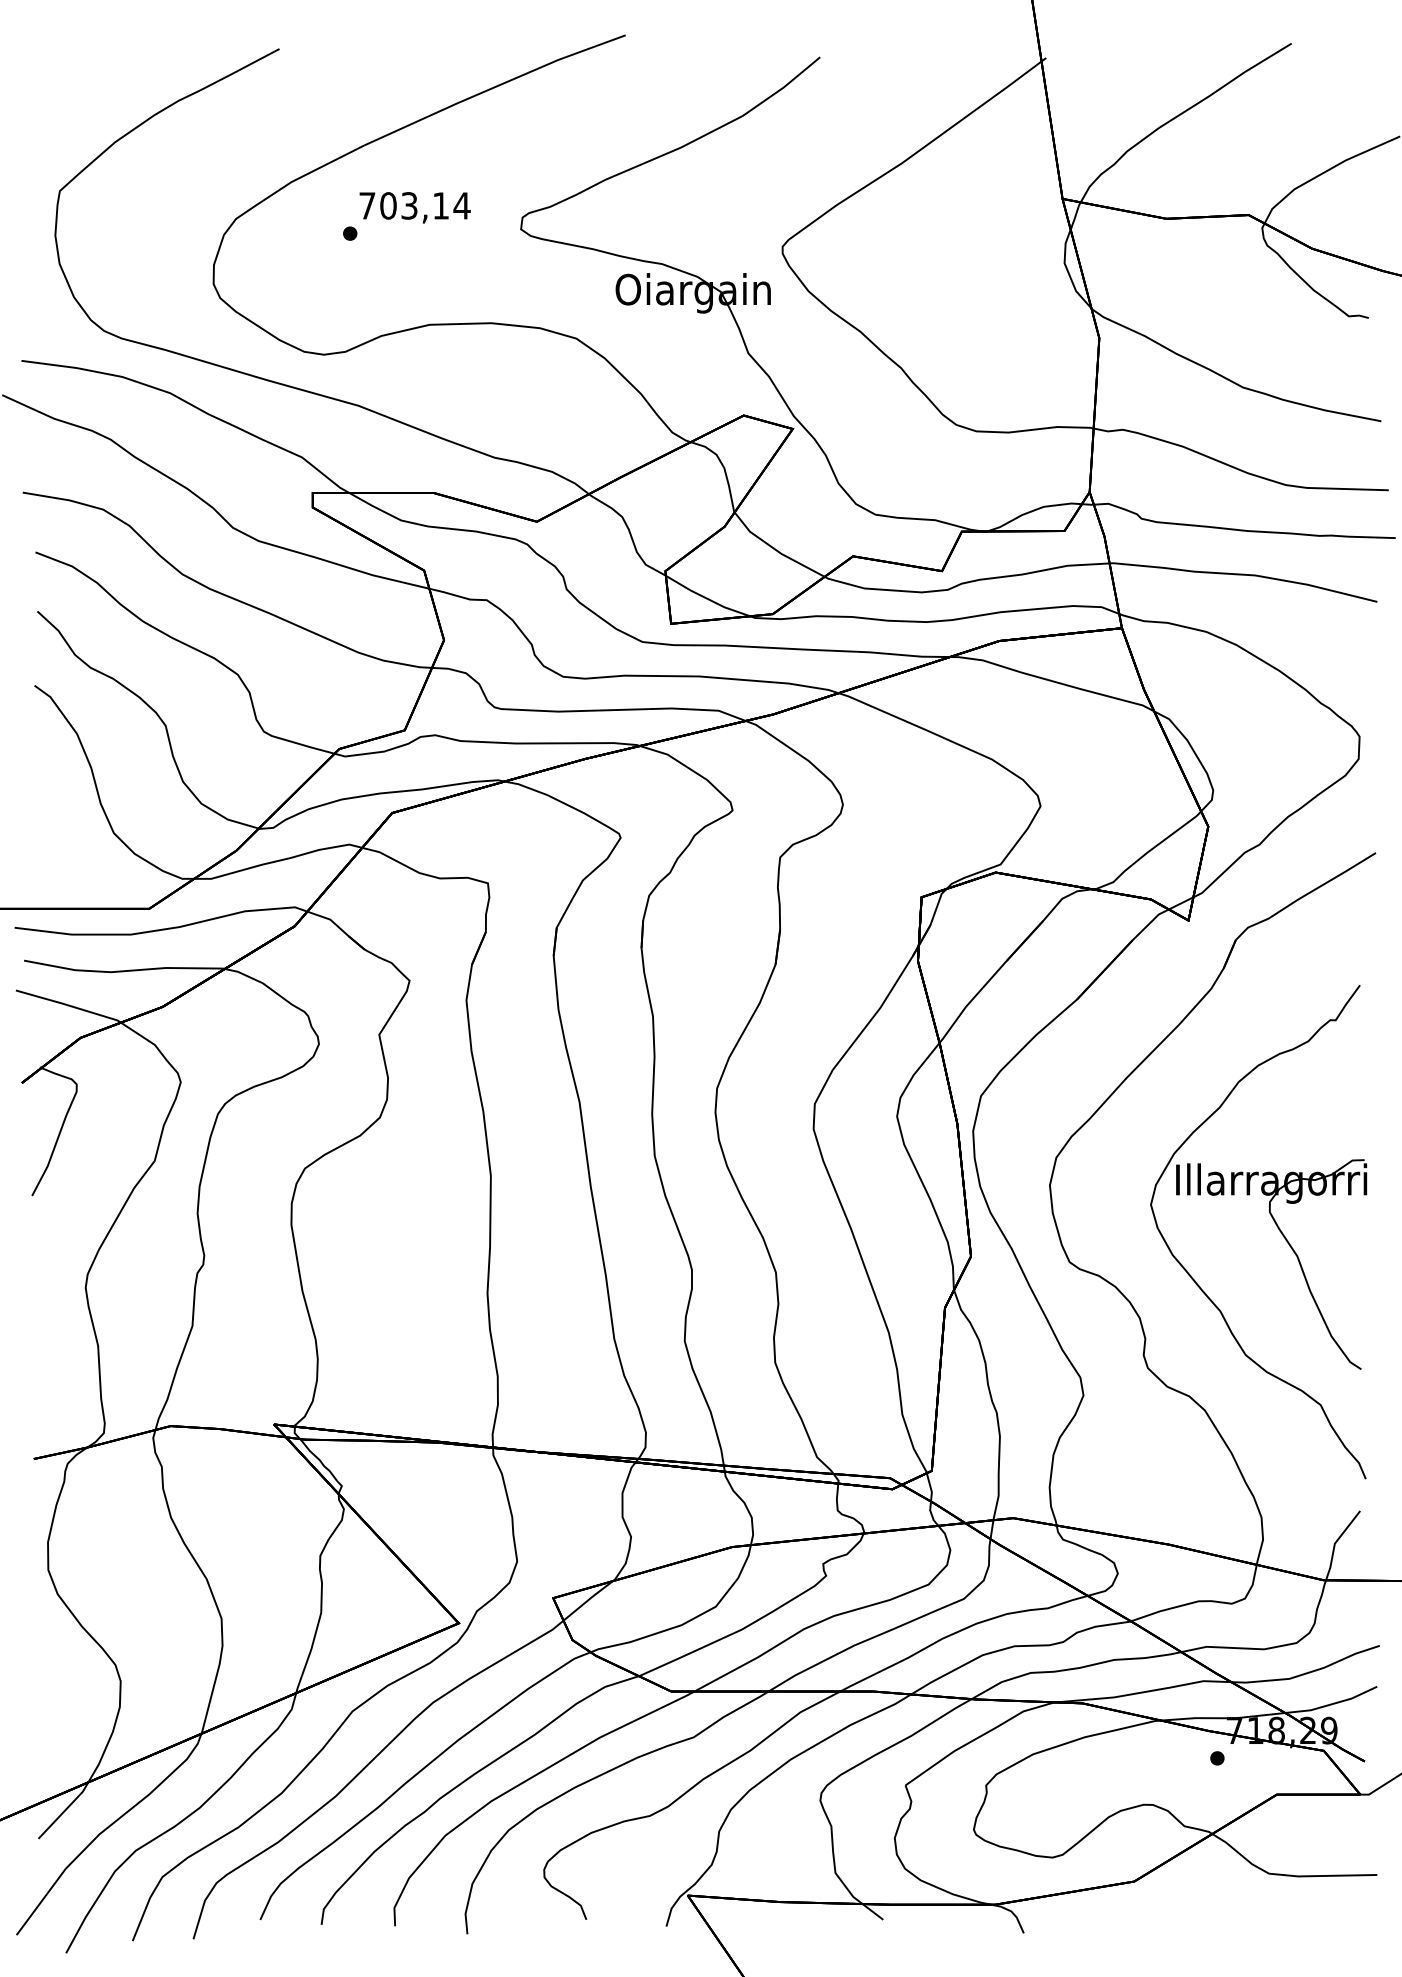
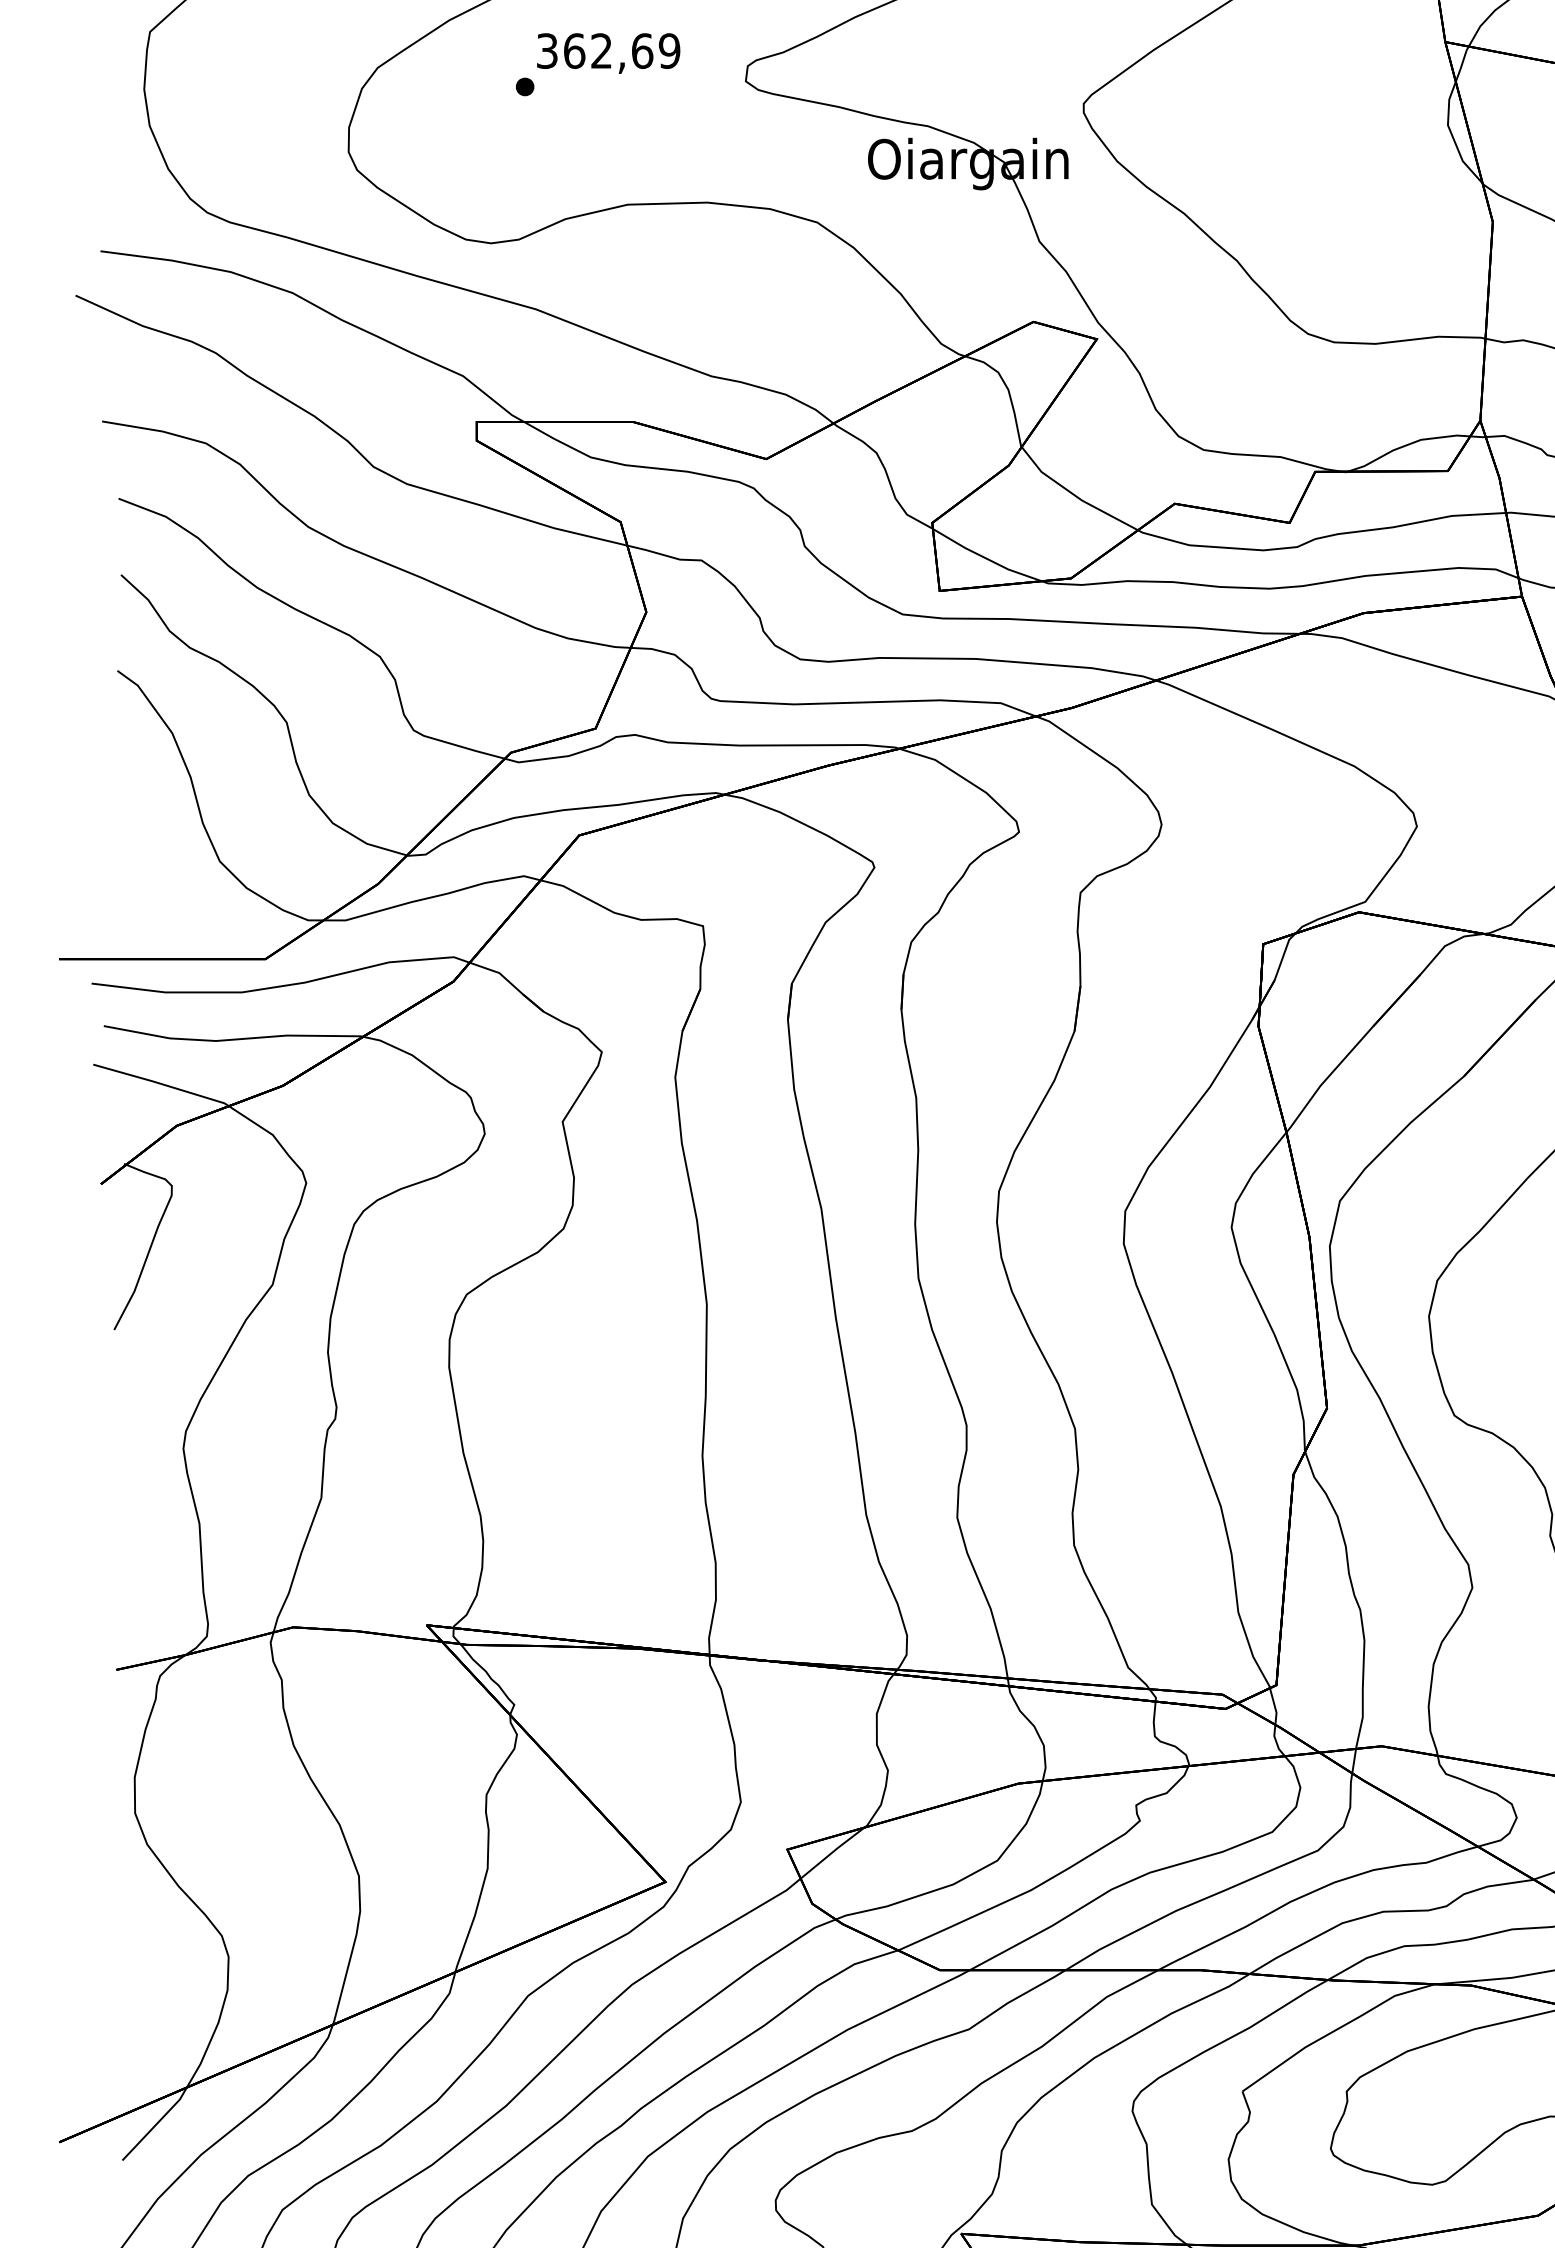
text: (414, 205) -> (608, 50), 703,14 -> 362,69

